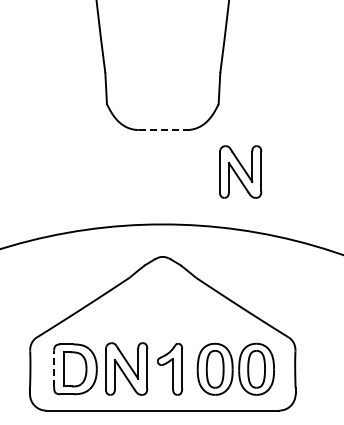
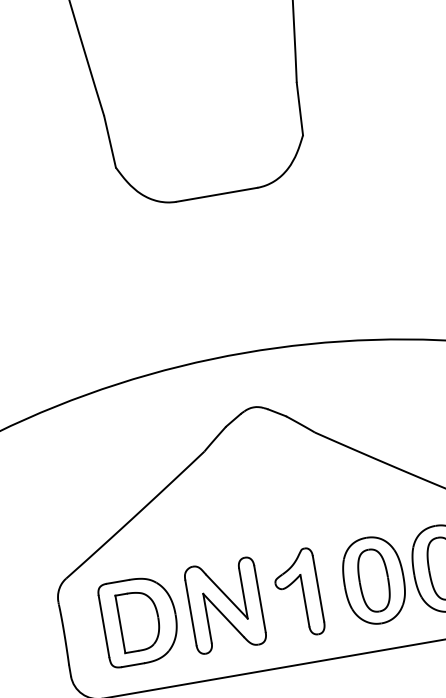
line: (163, 130) -> (218, 195), dashed -> solid
part: (240, 171) -> (359, 241), removed
line: (54, 368) -> (104, 625), dashed -> solid

